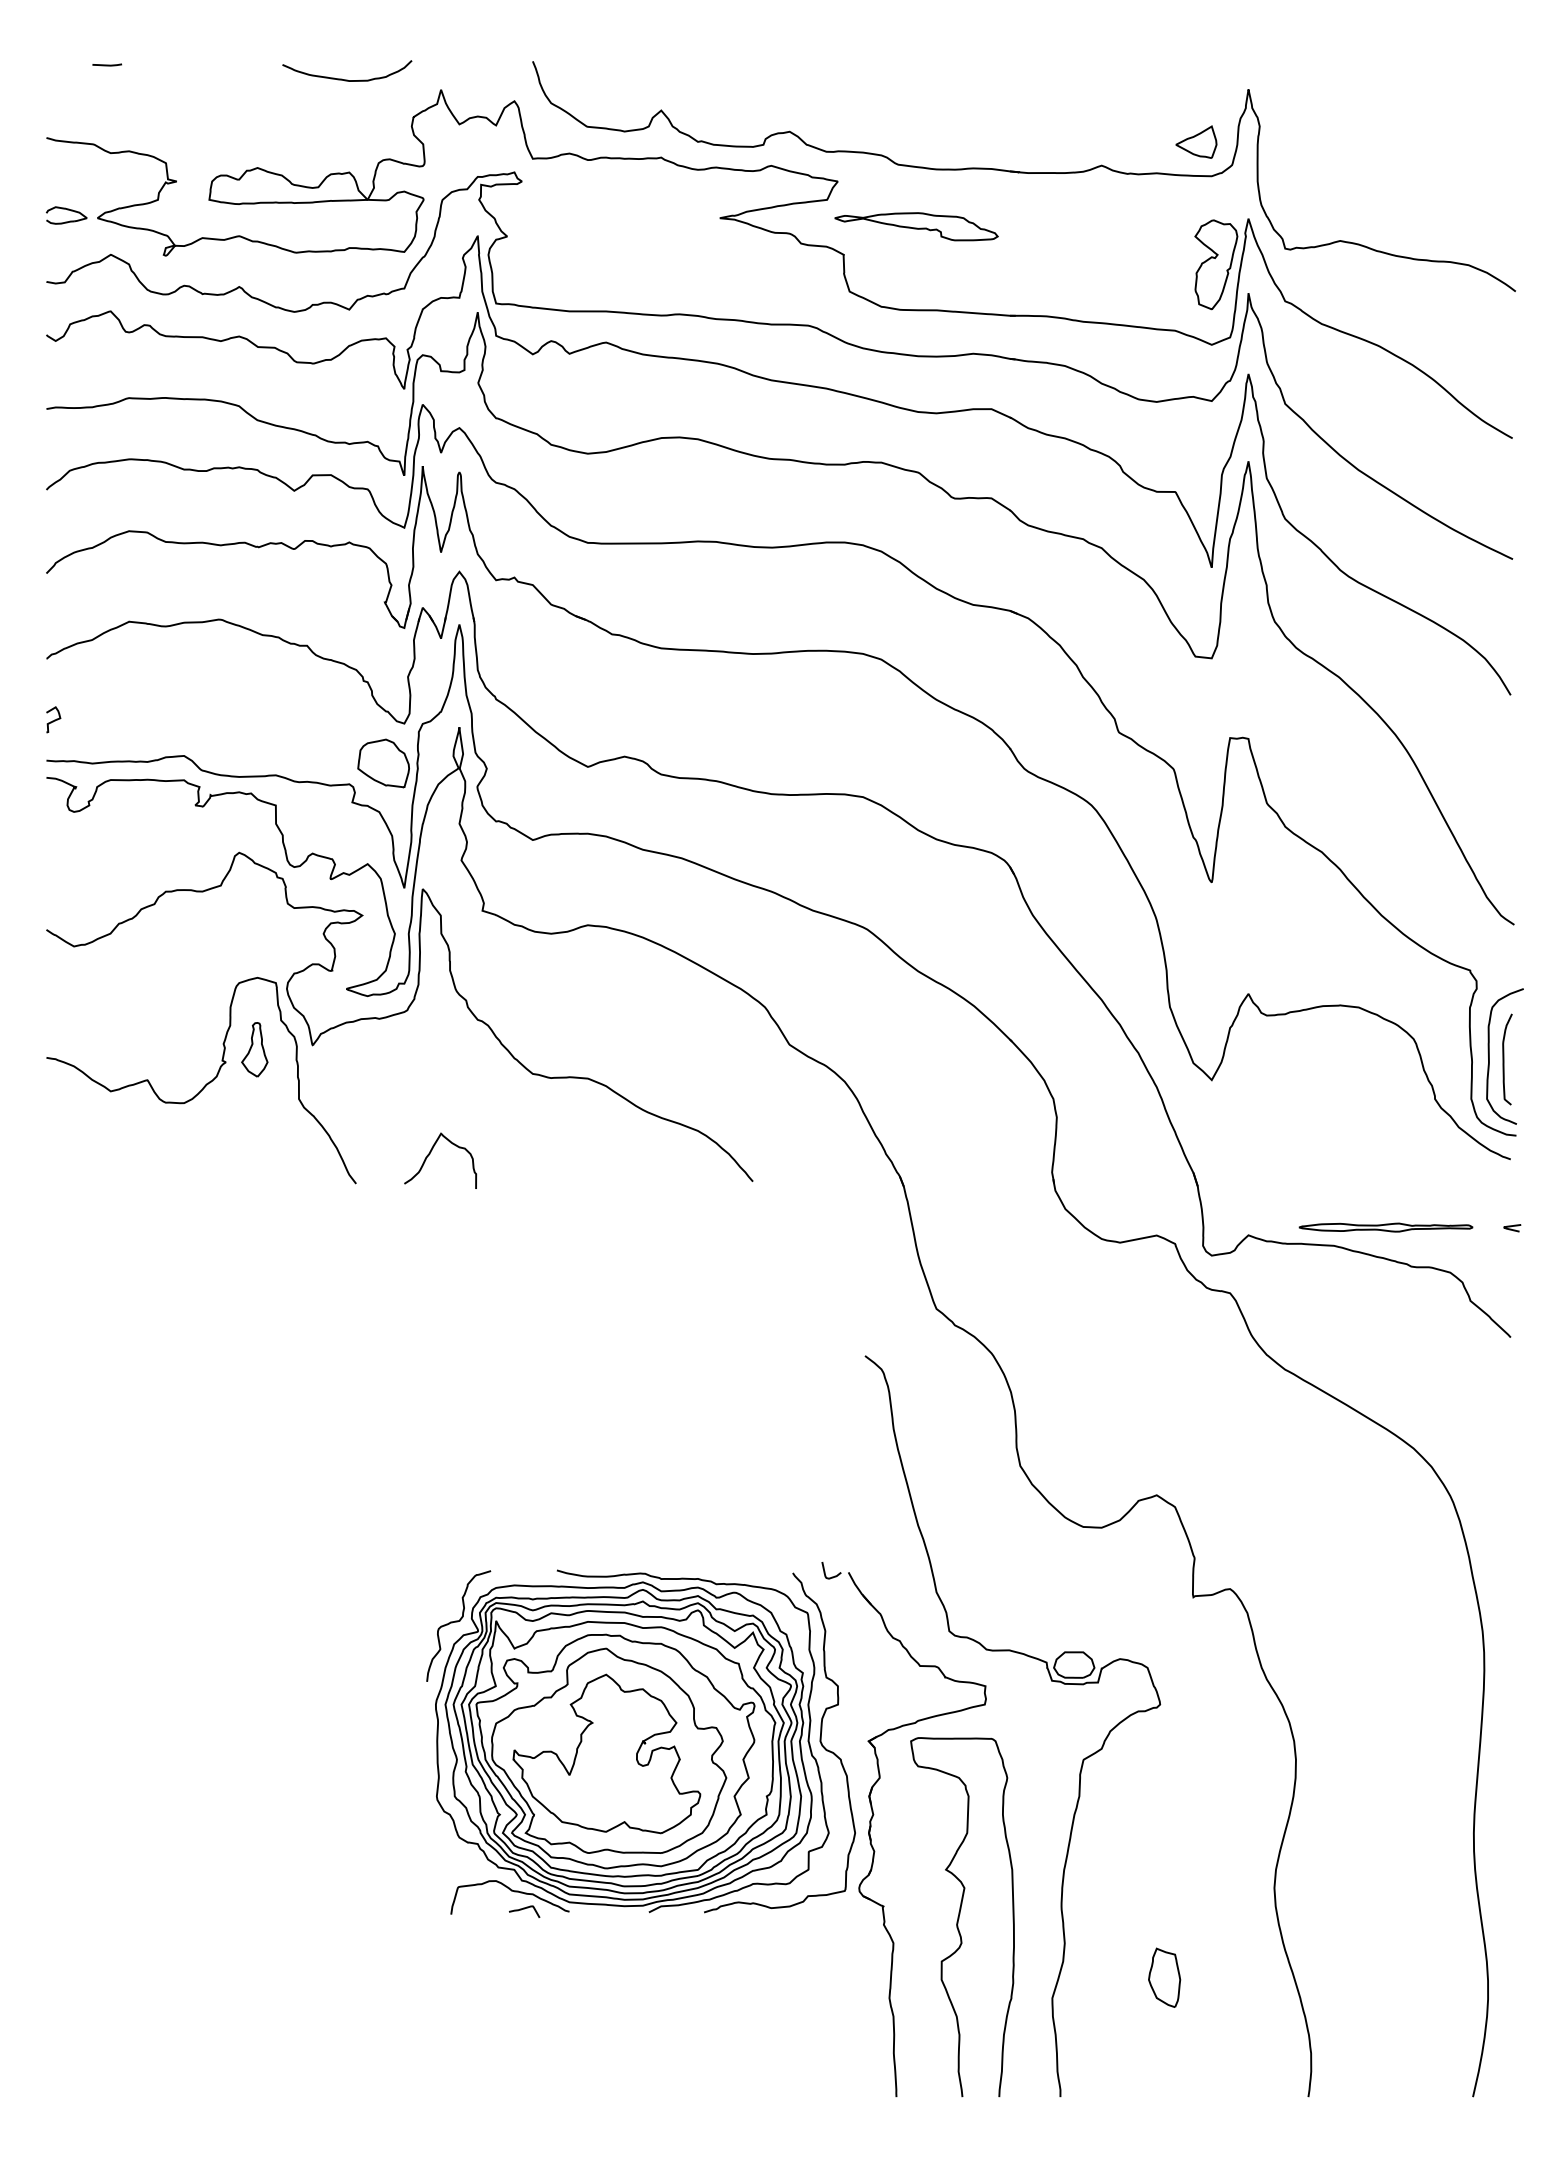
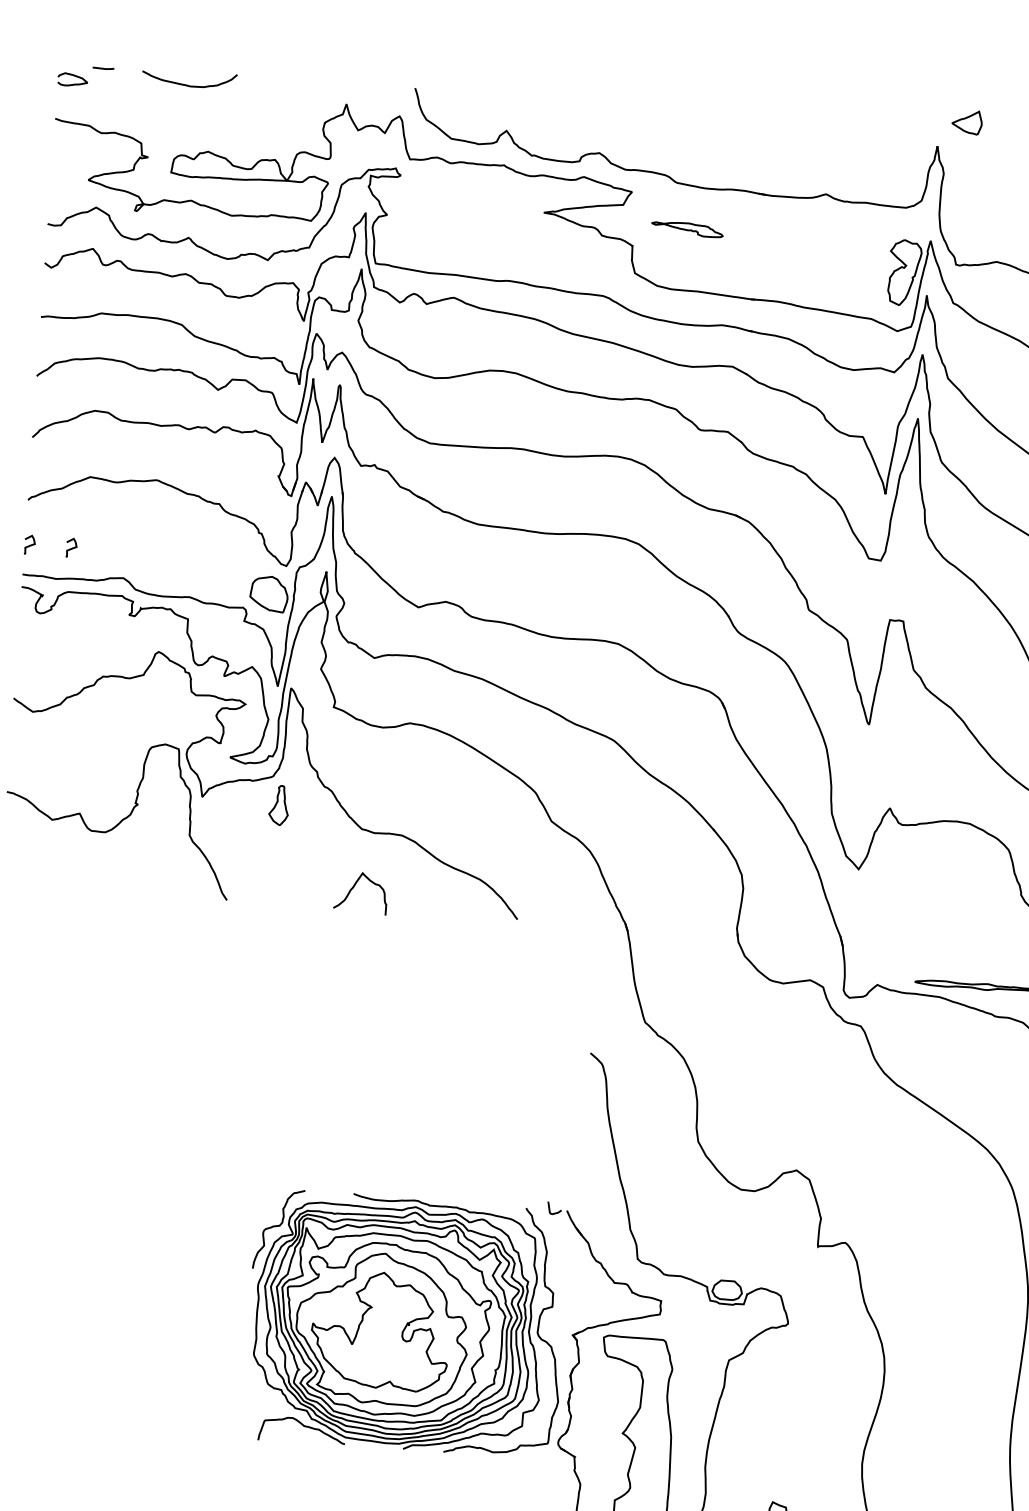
curve: (347, 79) -> (189, 85), moved
part: (1196, 141) -> (967, 121), moved
part: (66, 215) -> (72, 79), moved
part: (916, 226) -> (687, 229), size x0.6
curve: (111, 719) -> (72, 547), added
part: (254, 1049) -> (278, 805), moved
curve: (430, 1154) -> (353, 887), moved
curve: (524, 1909) -> (312, 1440), removed

